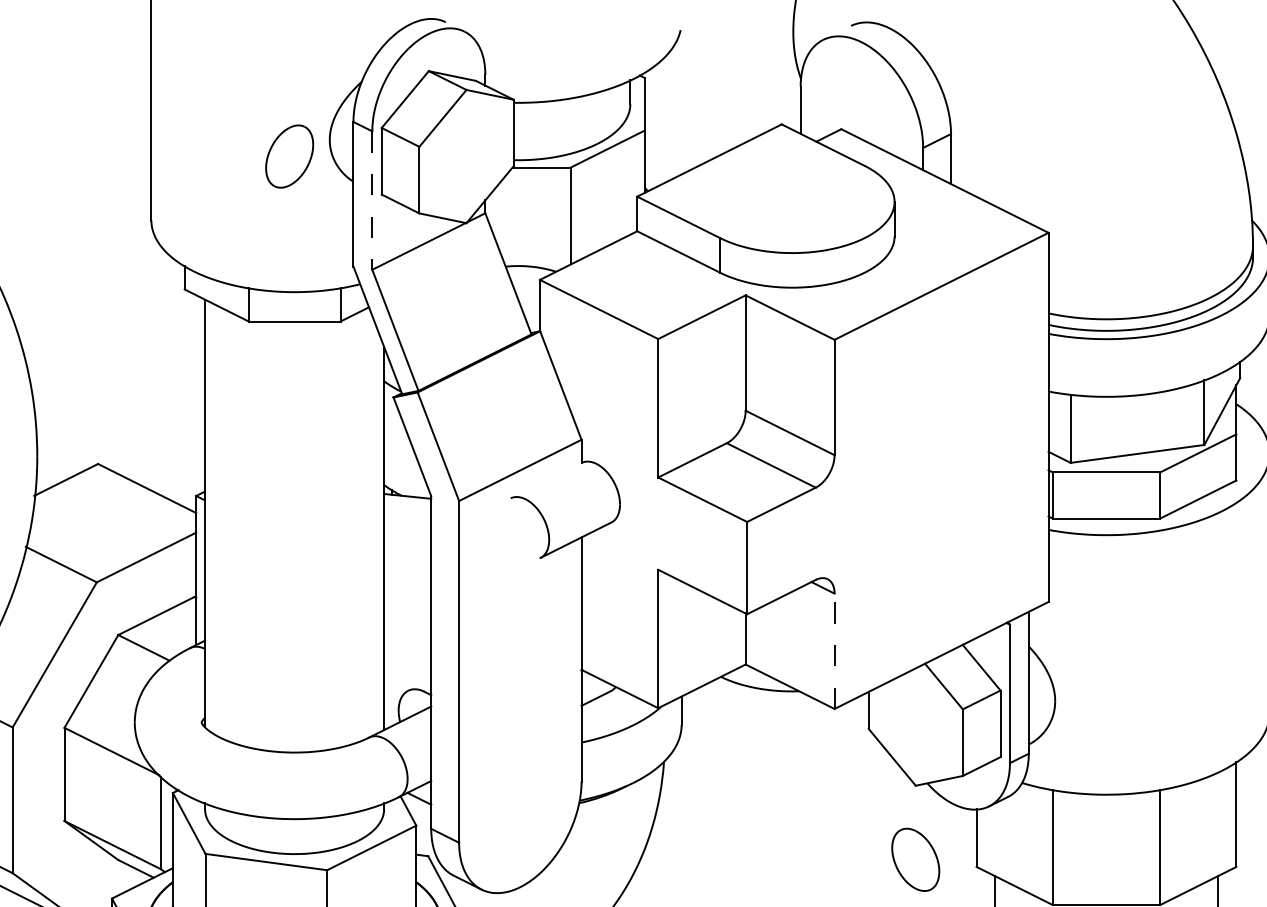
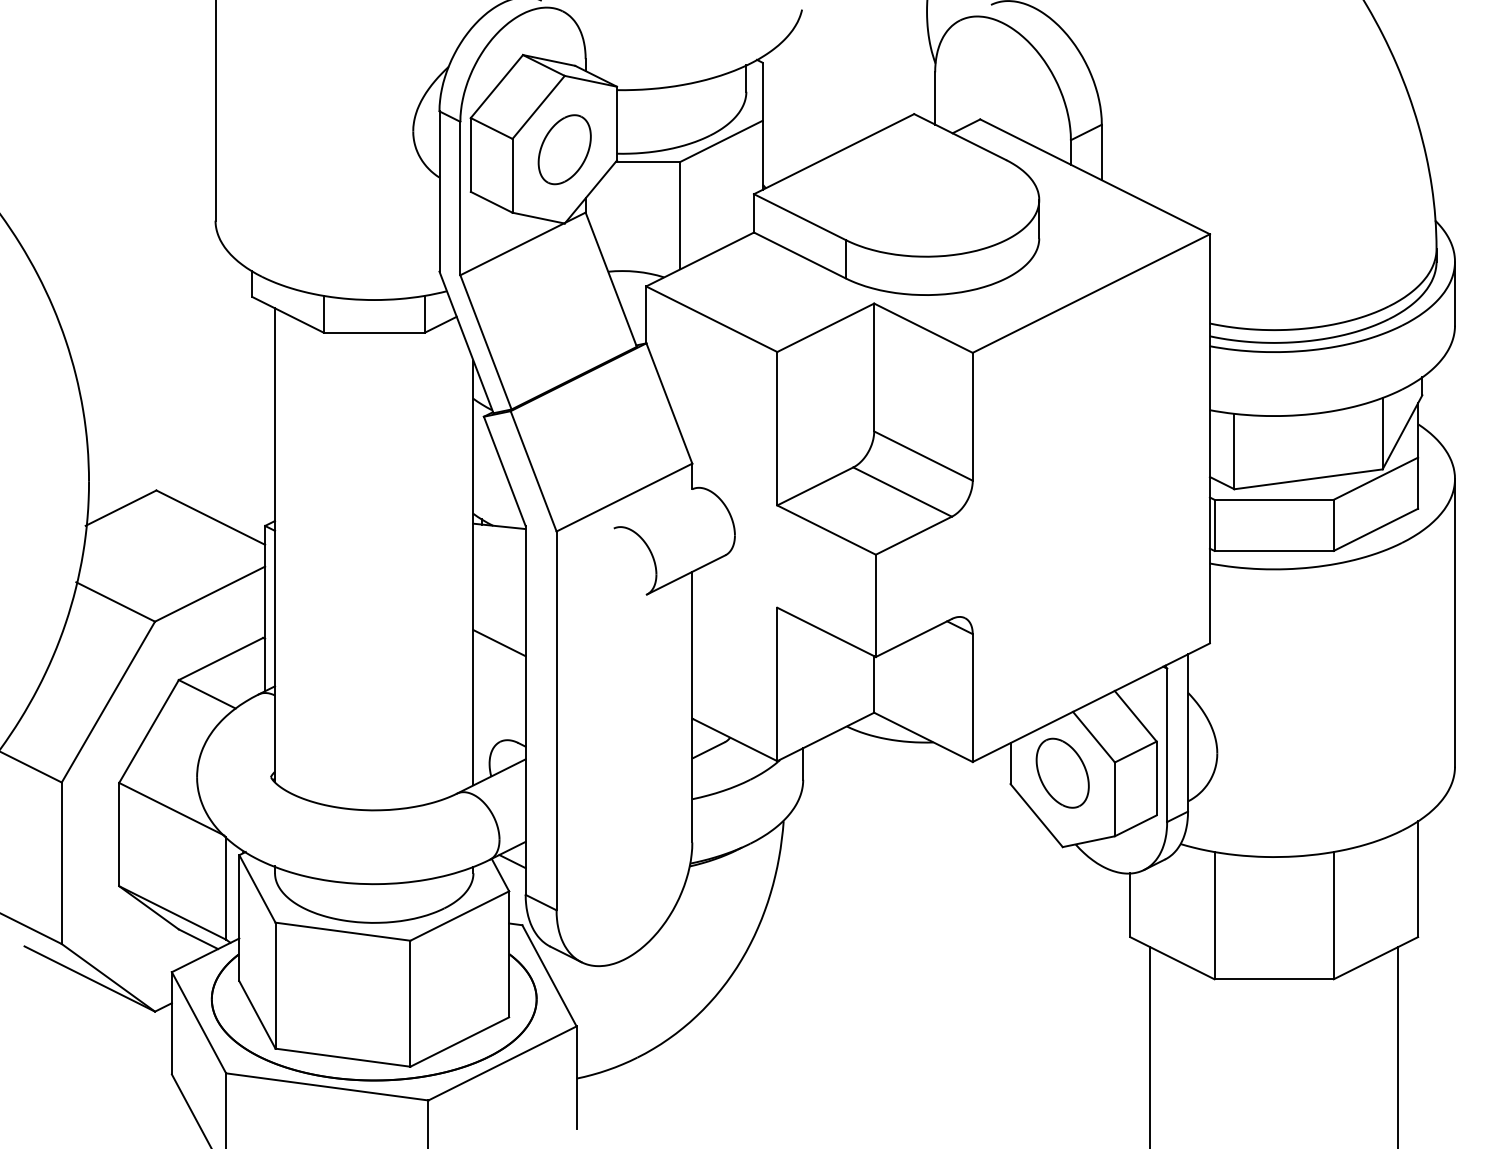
part: (289, 156) -> (564, 149), moved
line: (372, 200) -> (460, 198), dashed -> solid
line: (407, 602) -> (499, 643), added
line: (834, 651) -> (972, 698), dashed -> solid
part: (915, 859) -> (1062, 772), moved

